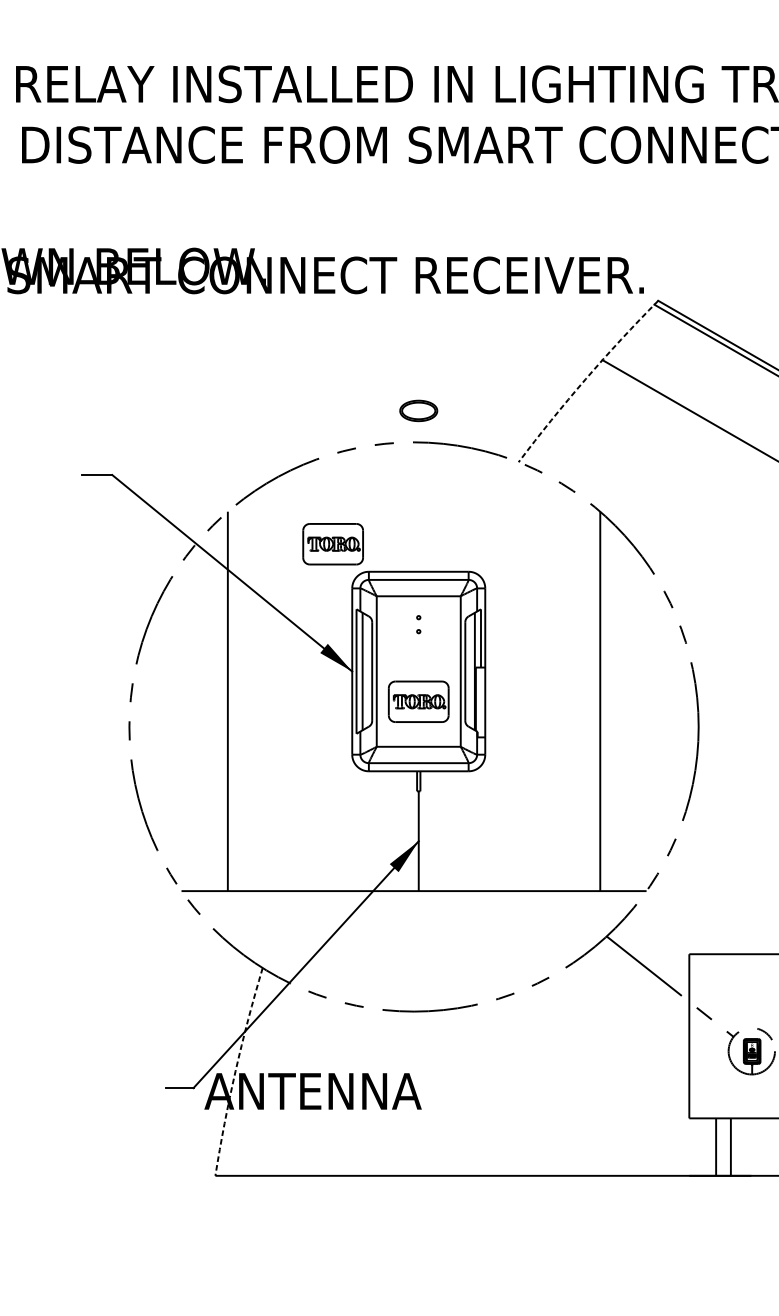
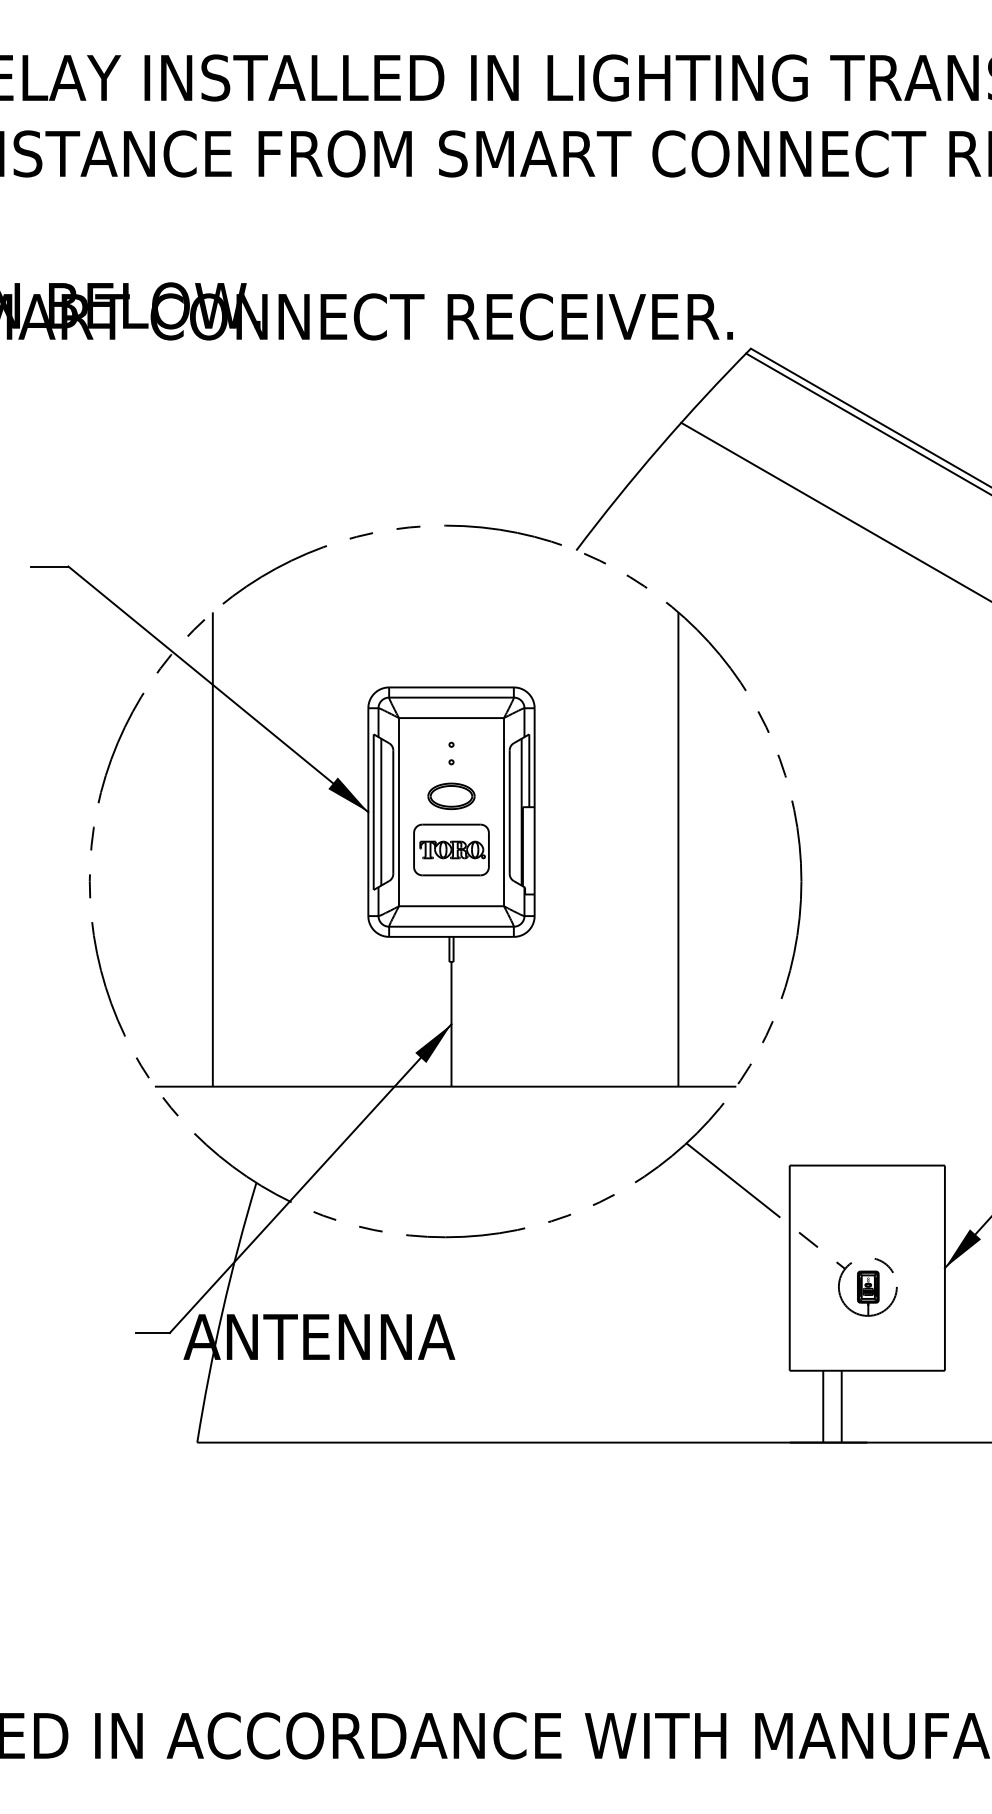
arc: (585, 379) -> (660, 446), dashed -> solid
part: (418, 410) -> (451, 795), moved
part: (333, 543) -> (344, 652), removed
arc: (235, 1070) -> (222, 1311), dashed -> solid

